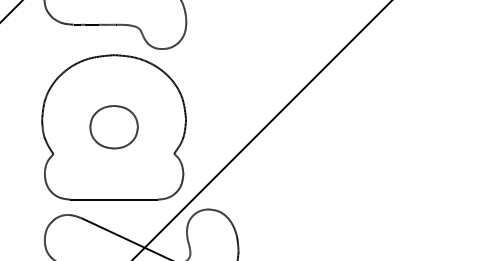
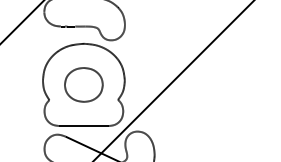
part: (113, 126) -> (83, 84), size x1.4

